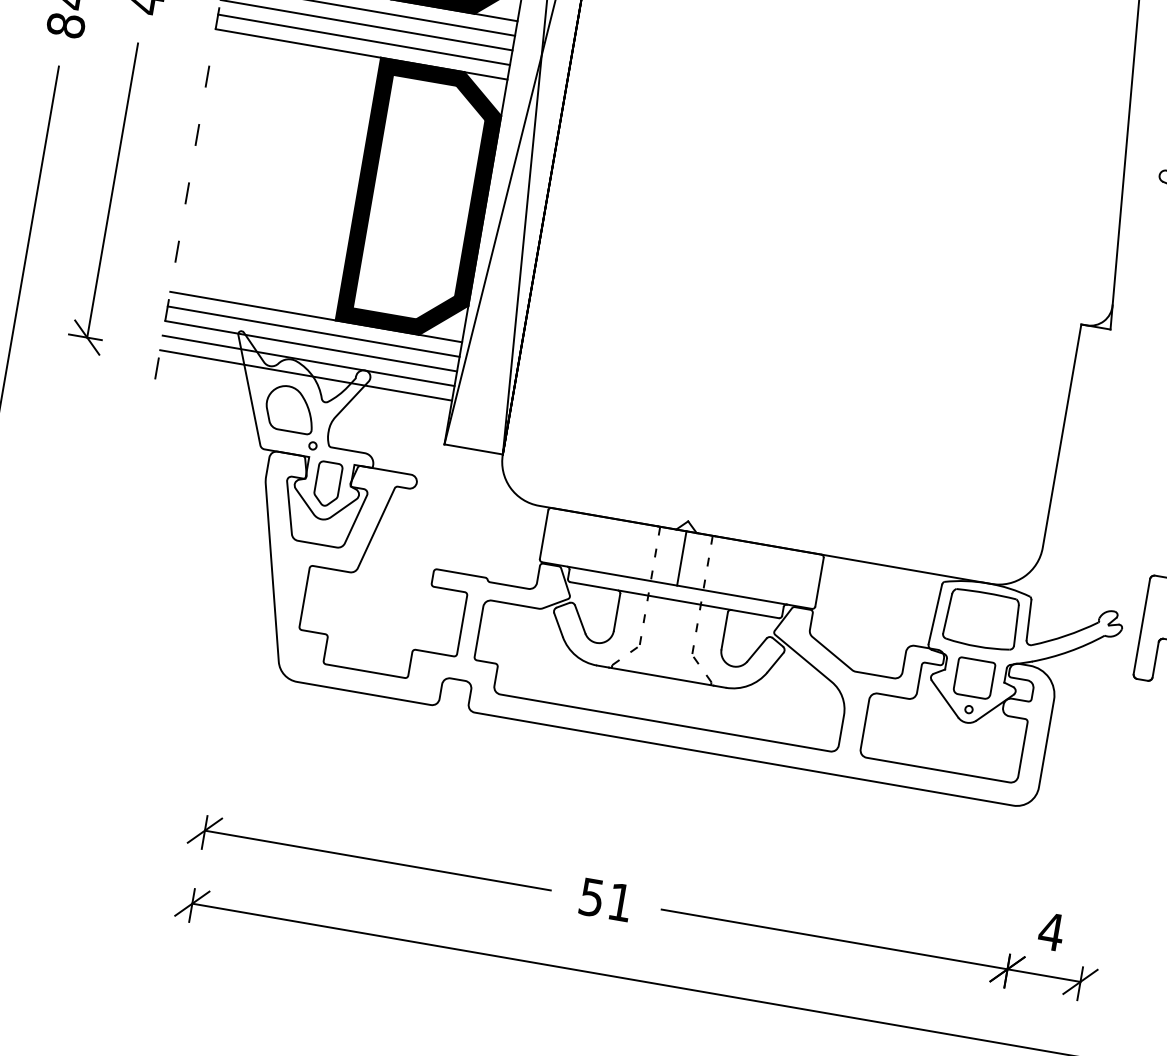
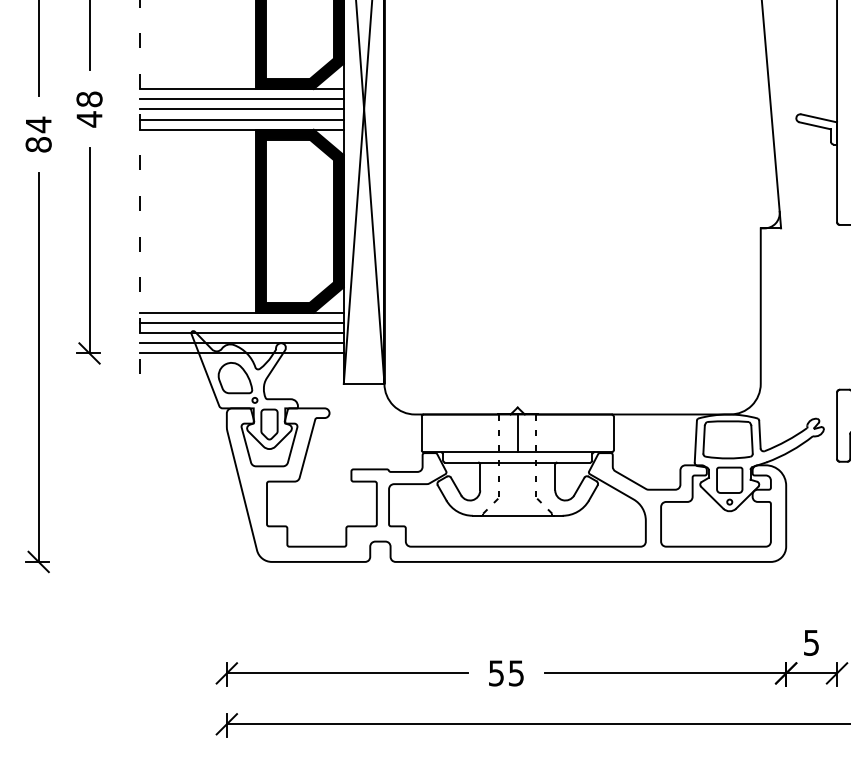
text: (620, 902) -> (516, 673), 51 -> 55
text: (1051, 931) -> (811, 642), 4 -> 5

